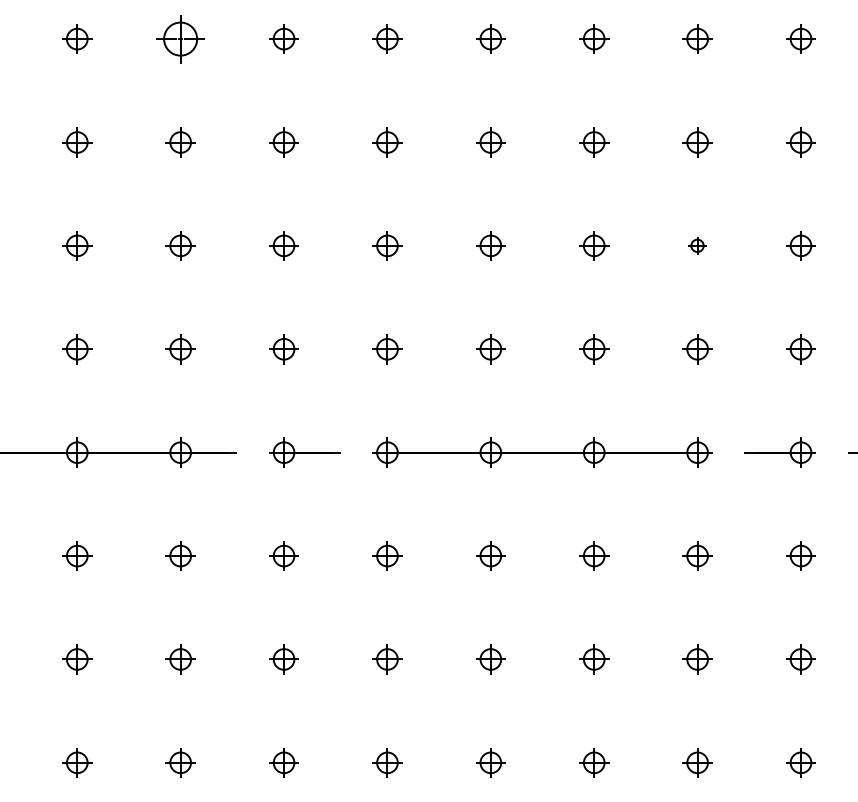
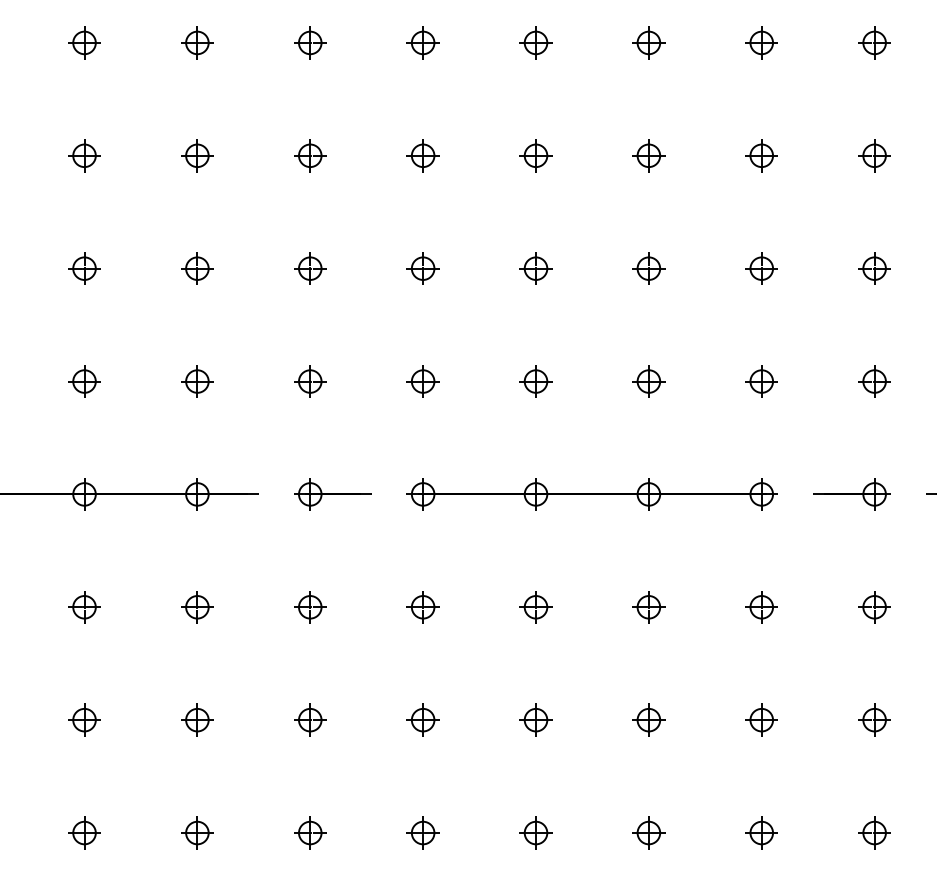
part: (180, 38) -> (197, 42), size x0.62
part: (697, 245) -> (761, 268), size x1.67

